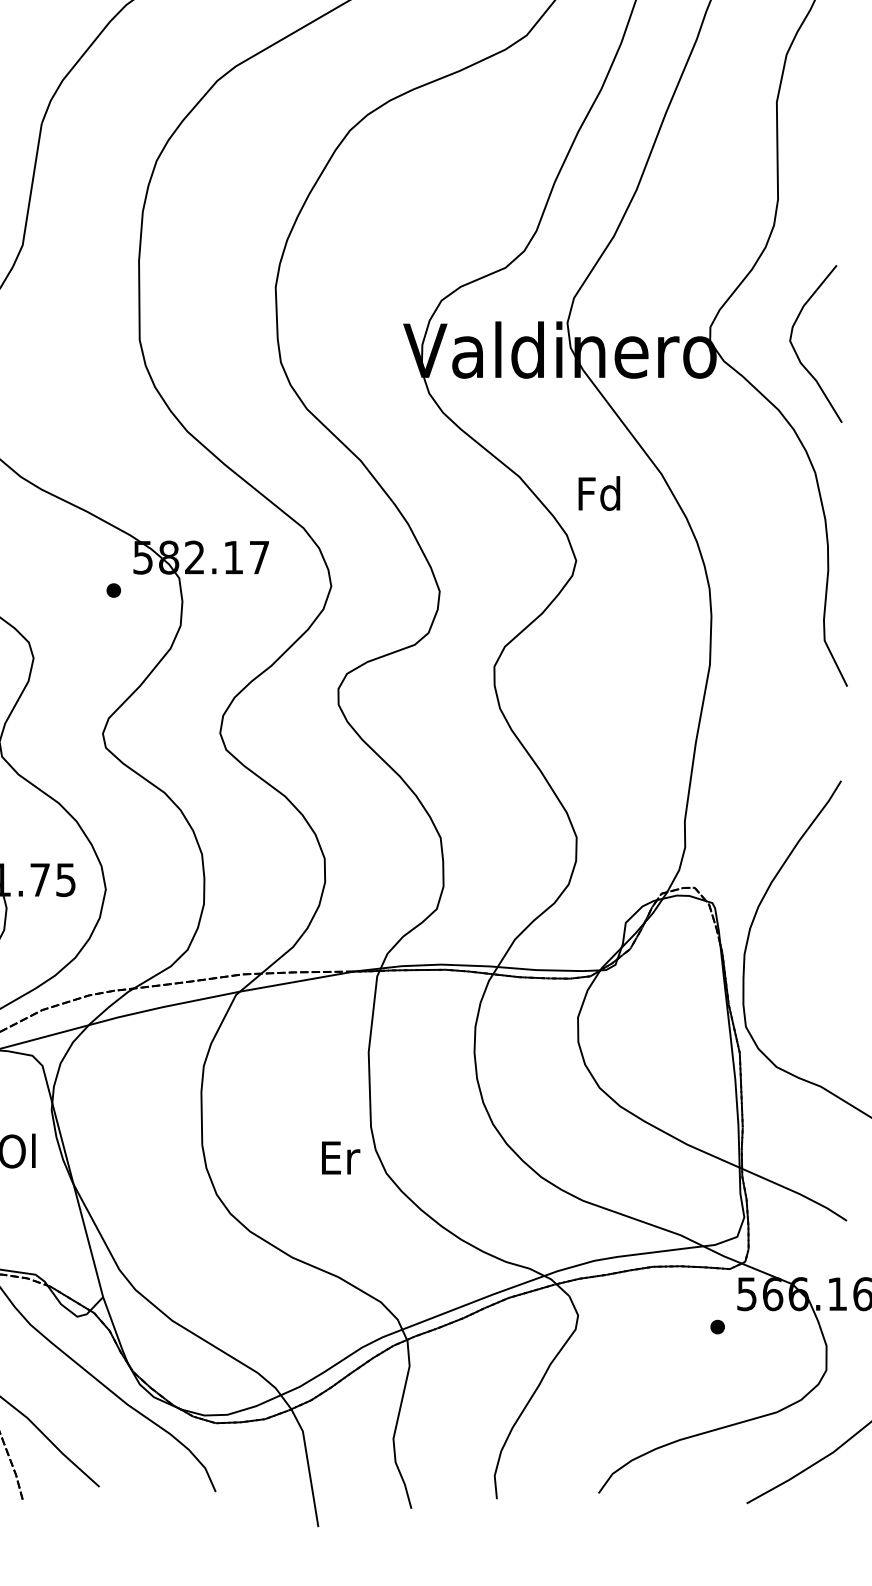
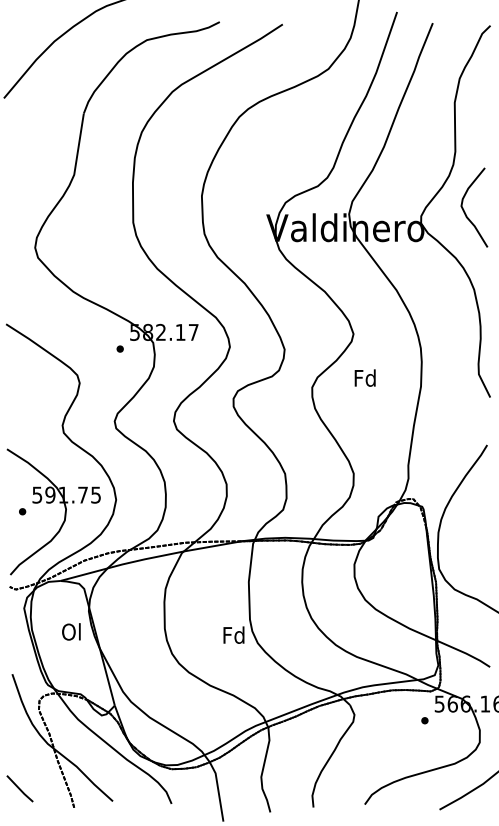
curve: (798, 351) -> (465, 211), moved
text: (597, 492) -> (364, 377), moved
text: (338, 1156) -> (233, 634), Er -> Fd

